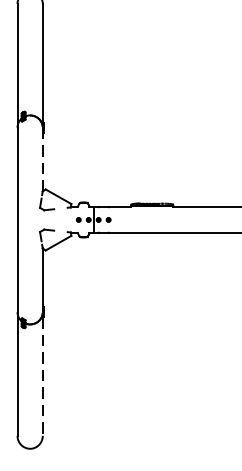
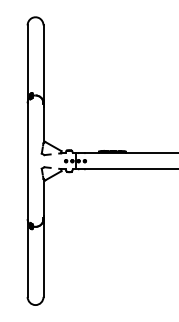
line: (42, 161) -> (43, 124), dashed -> solid
line: (42, 377) -> (43, 260), dashed -> solid

